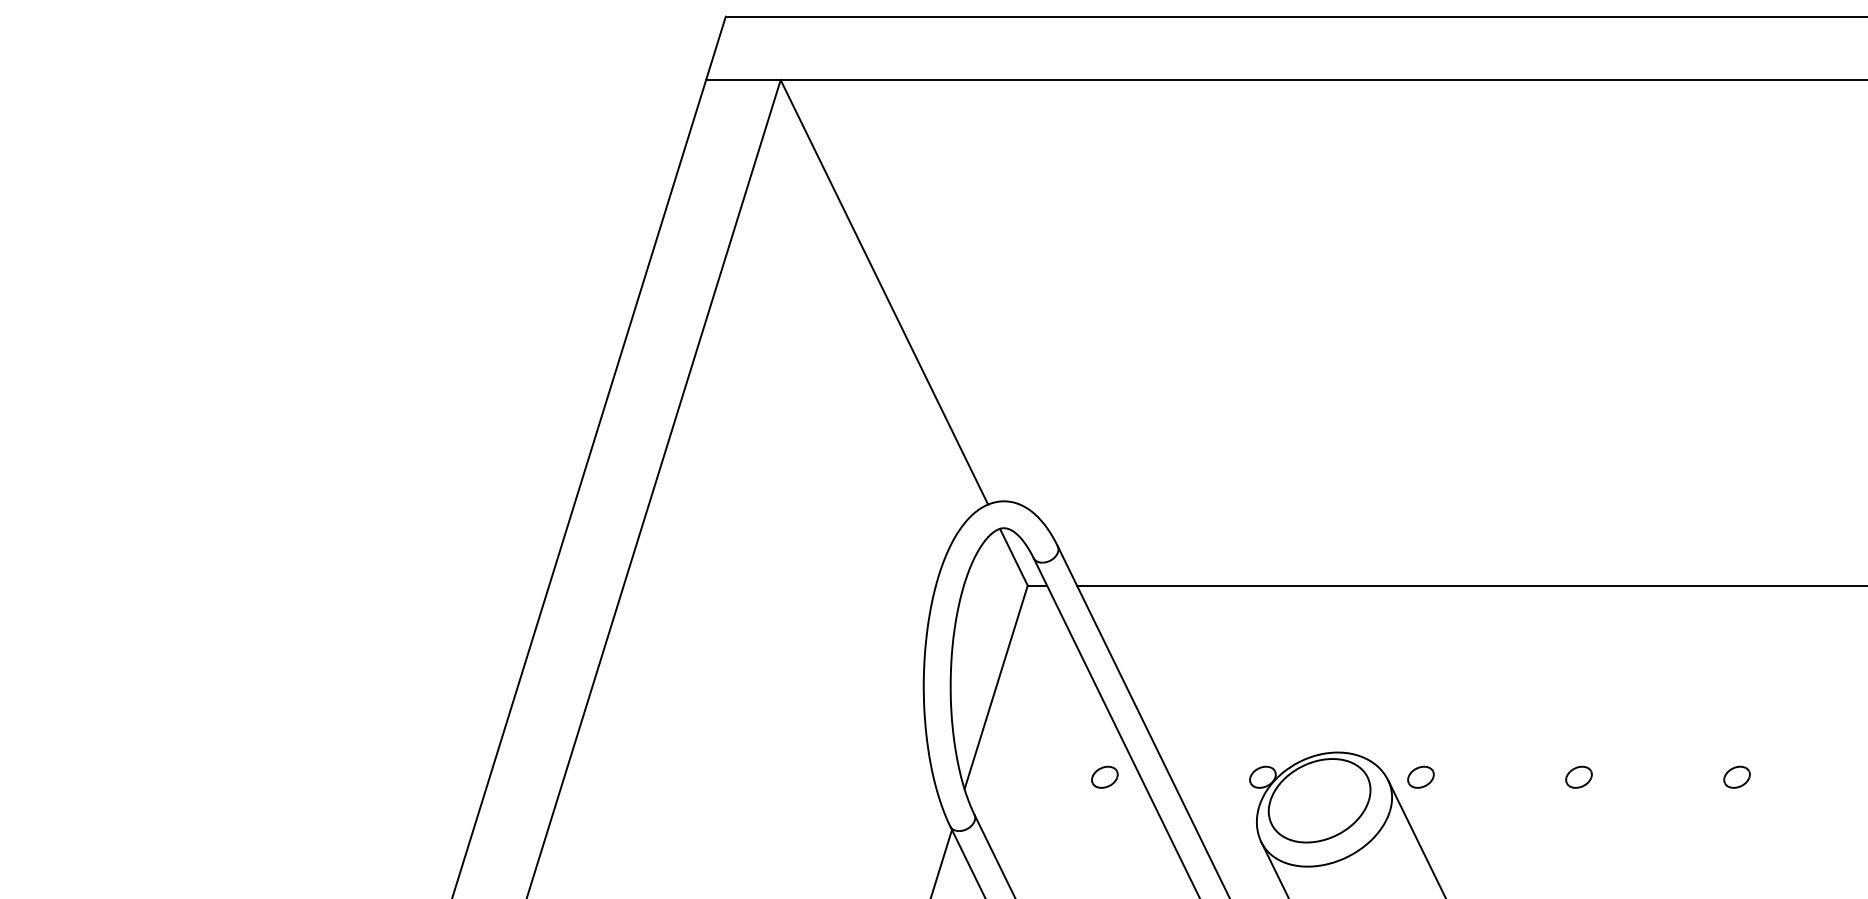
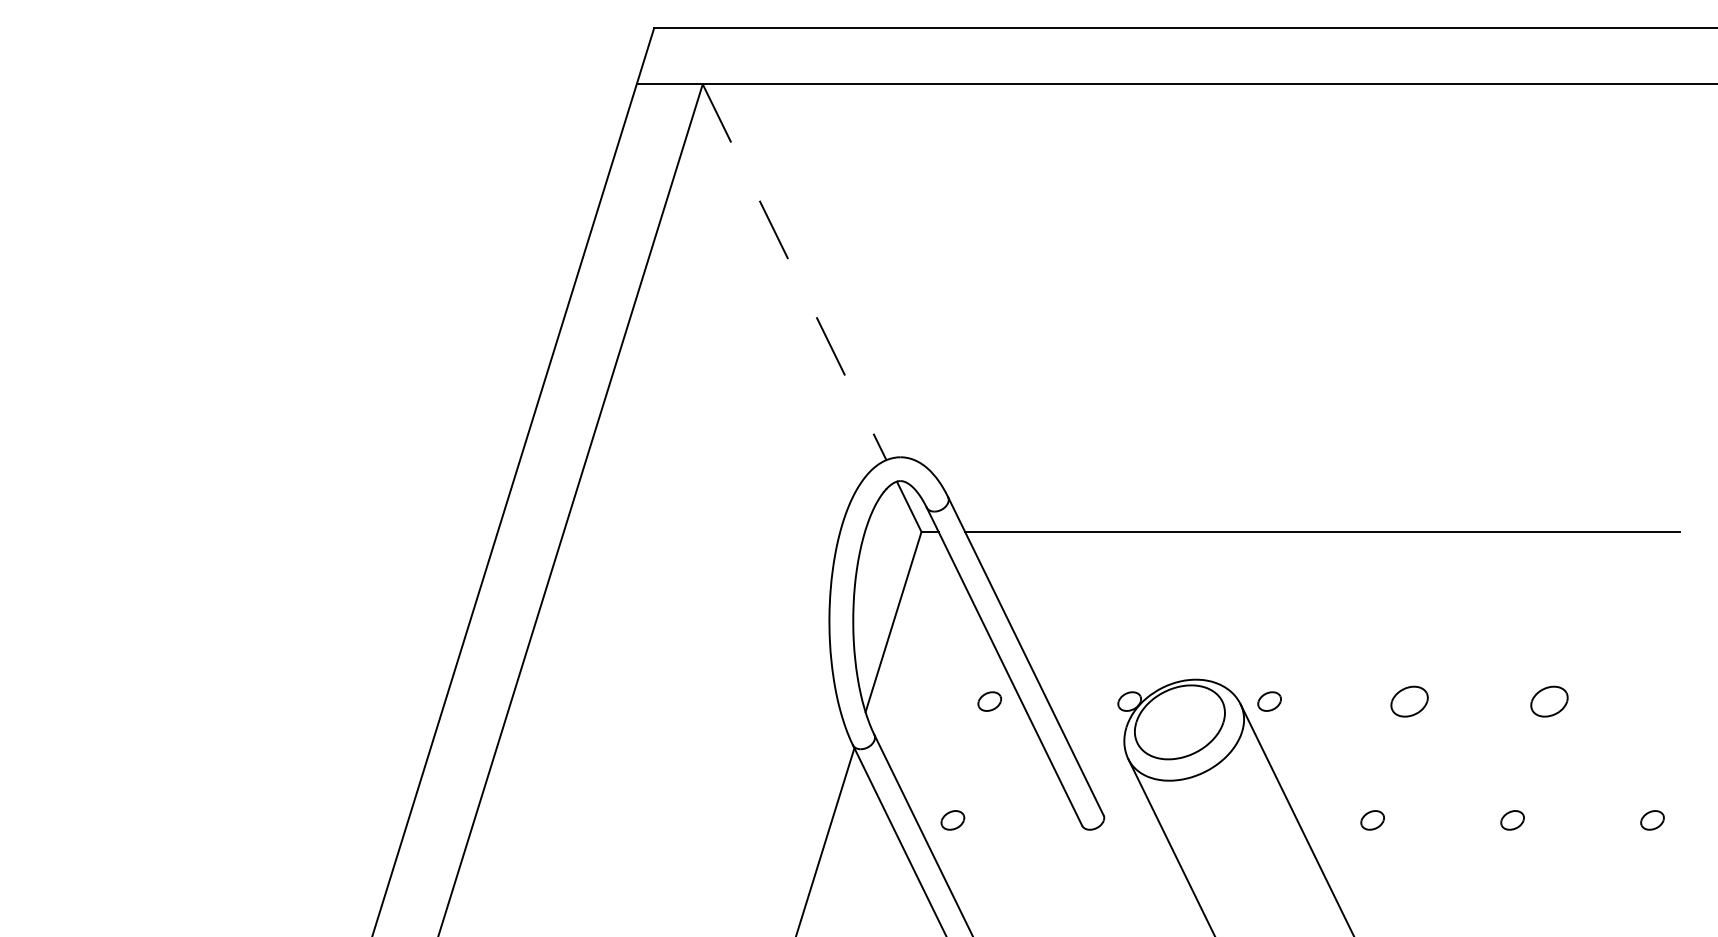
line: (884, 292) -> (794, 272), solid -> dashed
part: (1578, 777) -> (1409, 701), size x1.6
part: (1737, 777) -> (1549, 701), size x1.6

